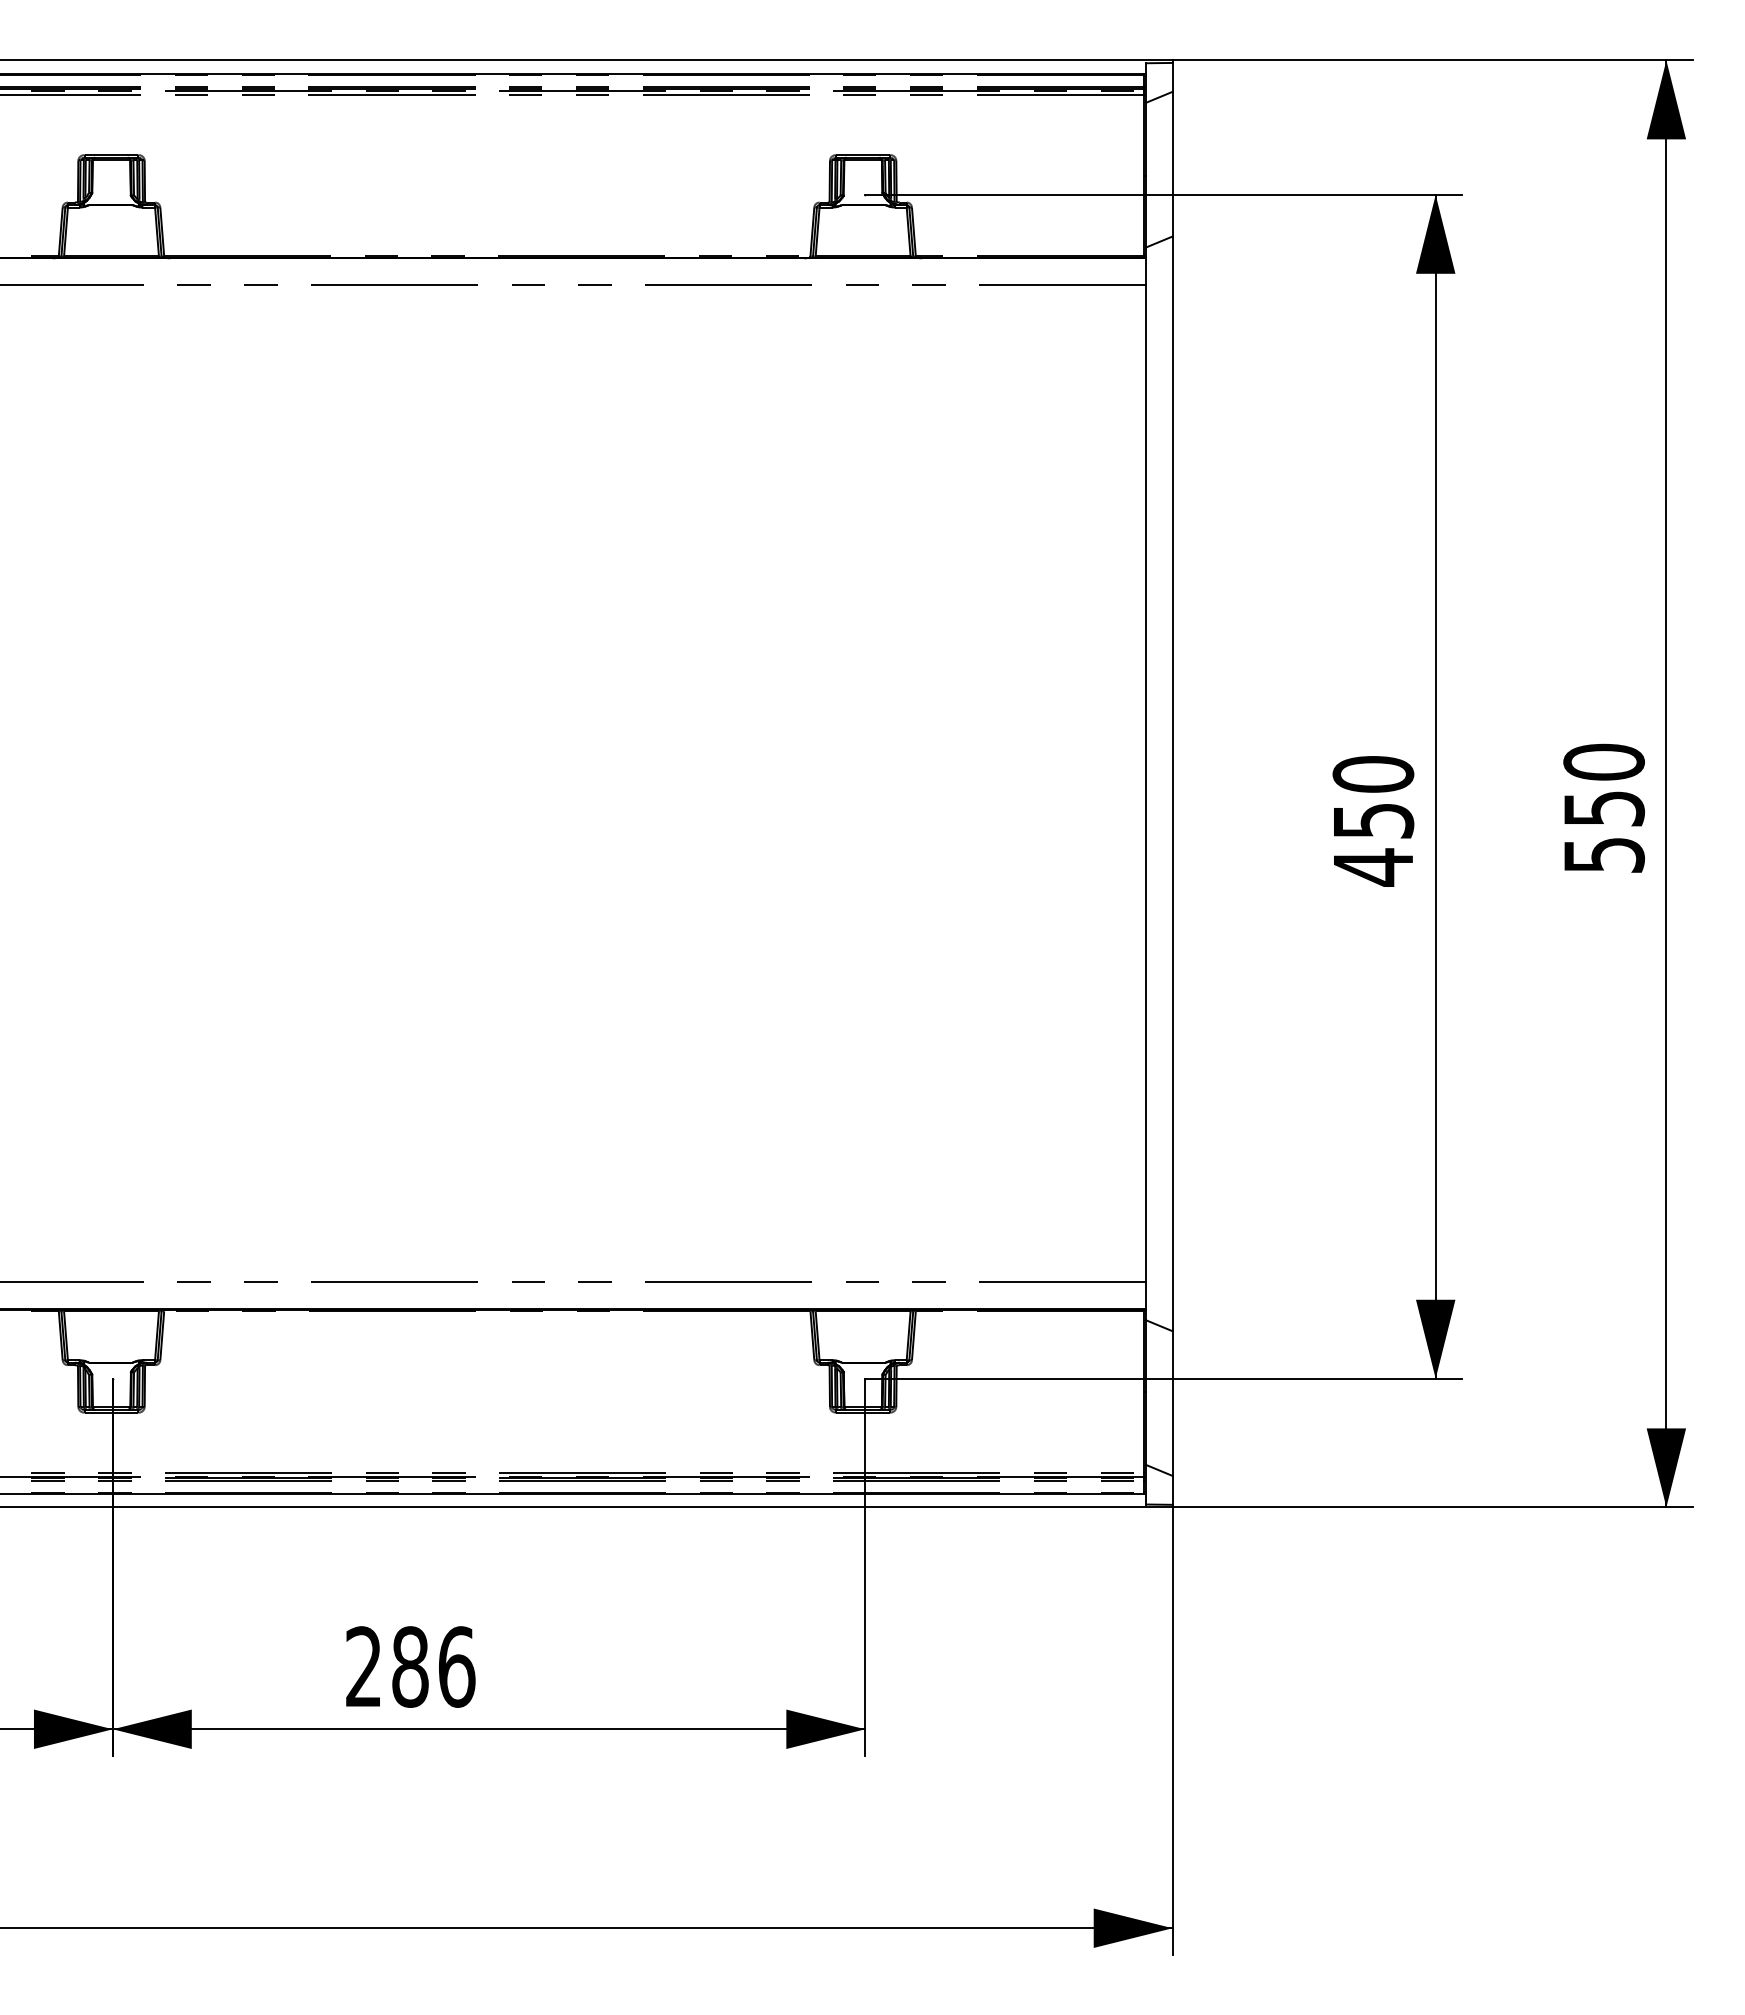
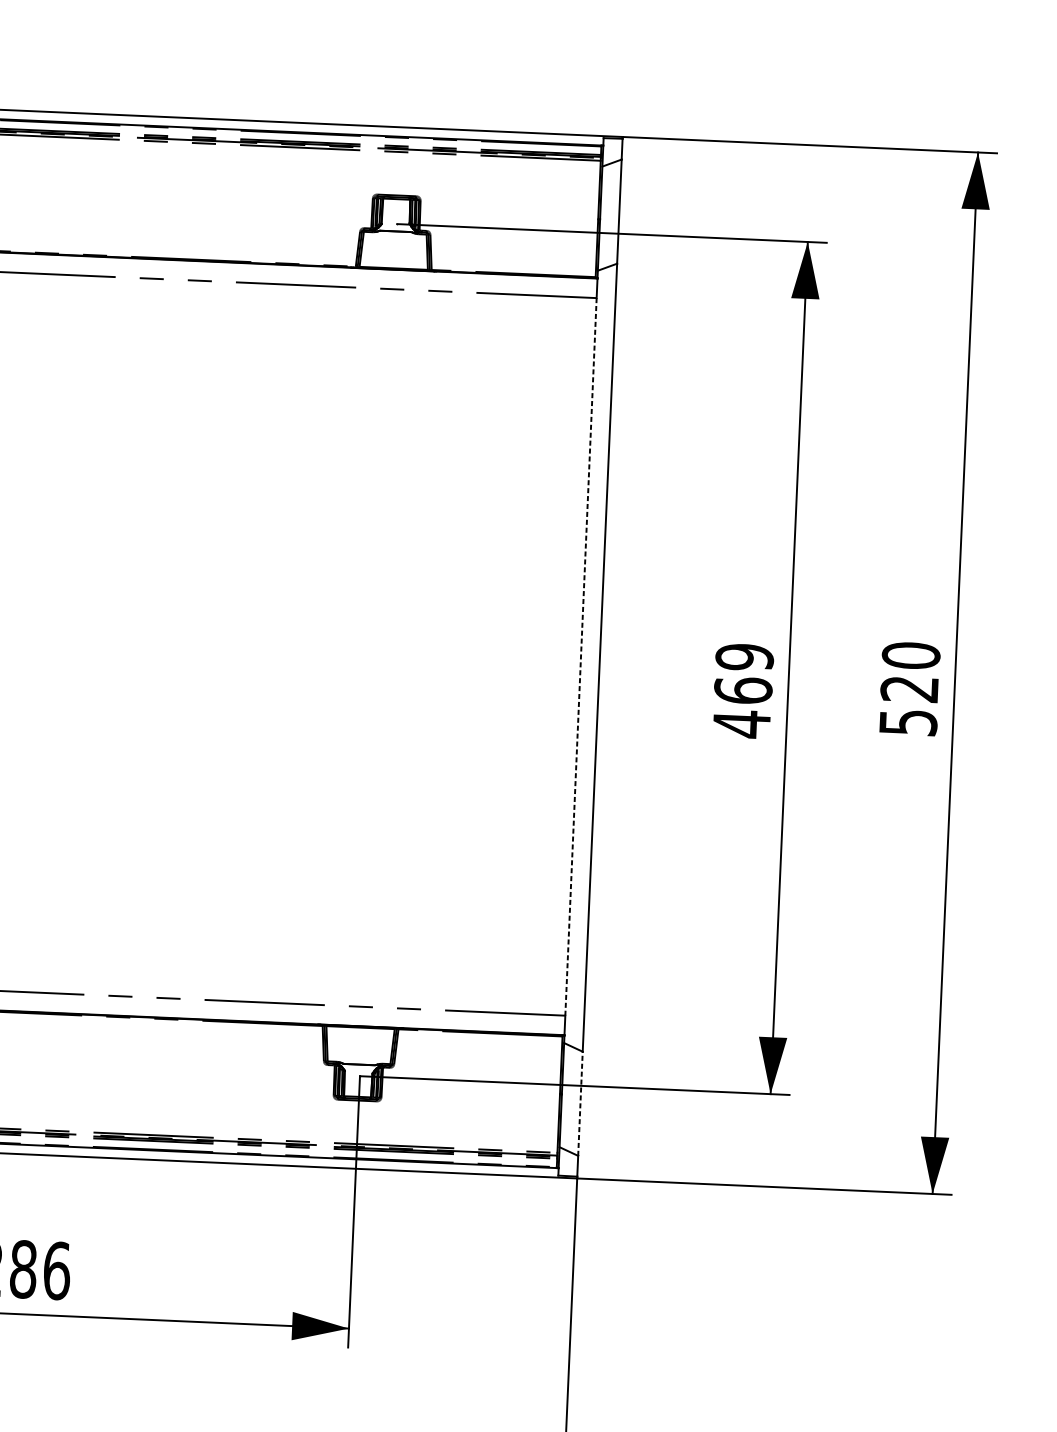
line: (1146, 784) -> (581, 657), solid -> dashed
text: (1373, 797) -> (744, 673), 450 -> 469
text: (1604, 808) -> (910, 689), 550 -> 520
line: (1172, 1403) -> (580, 1103), solid -> dashed

